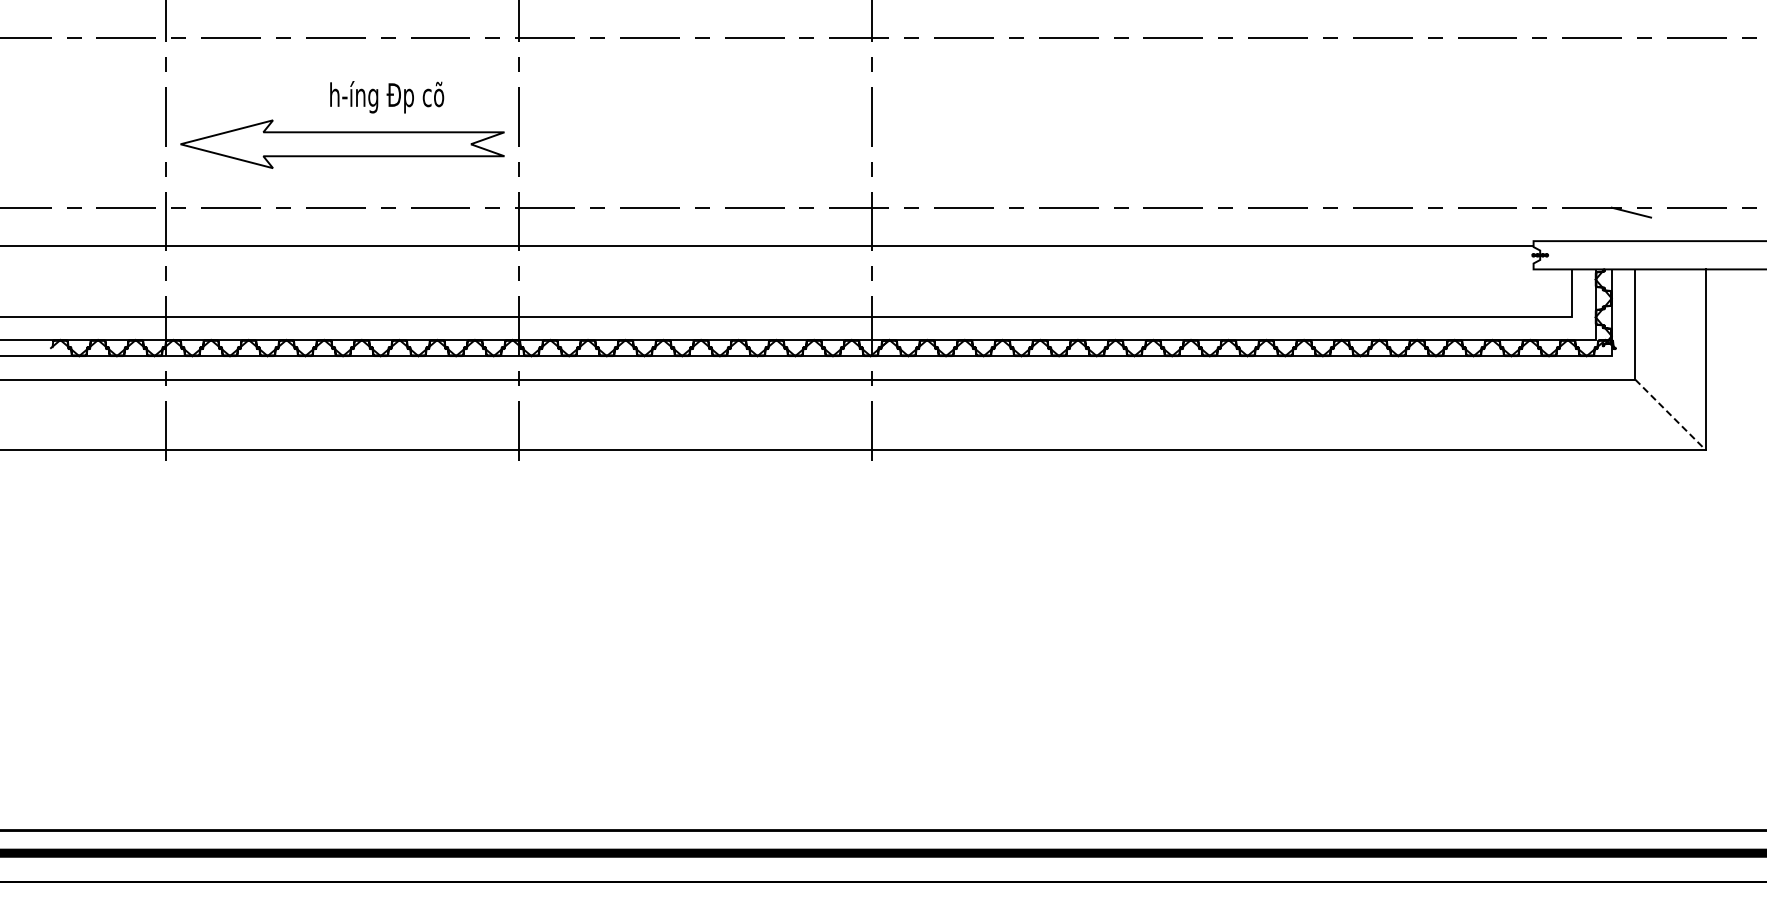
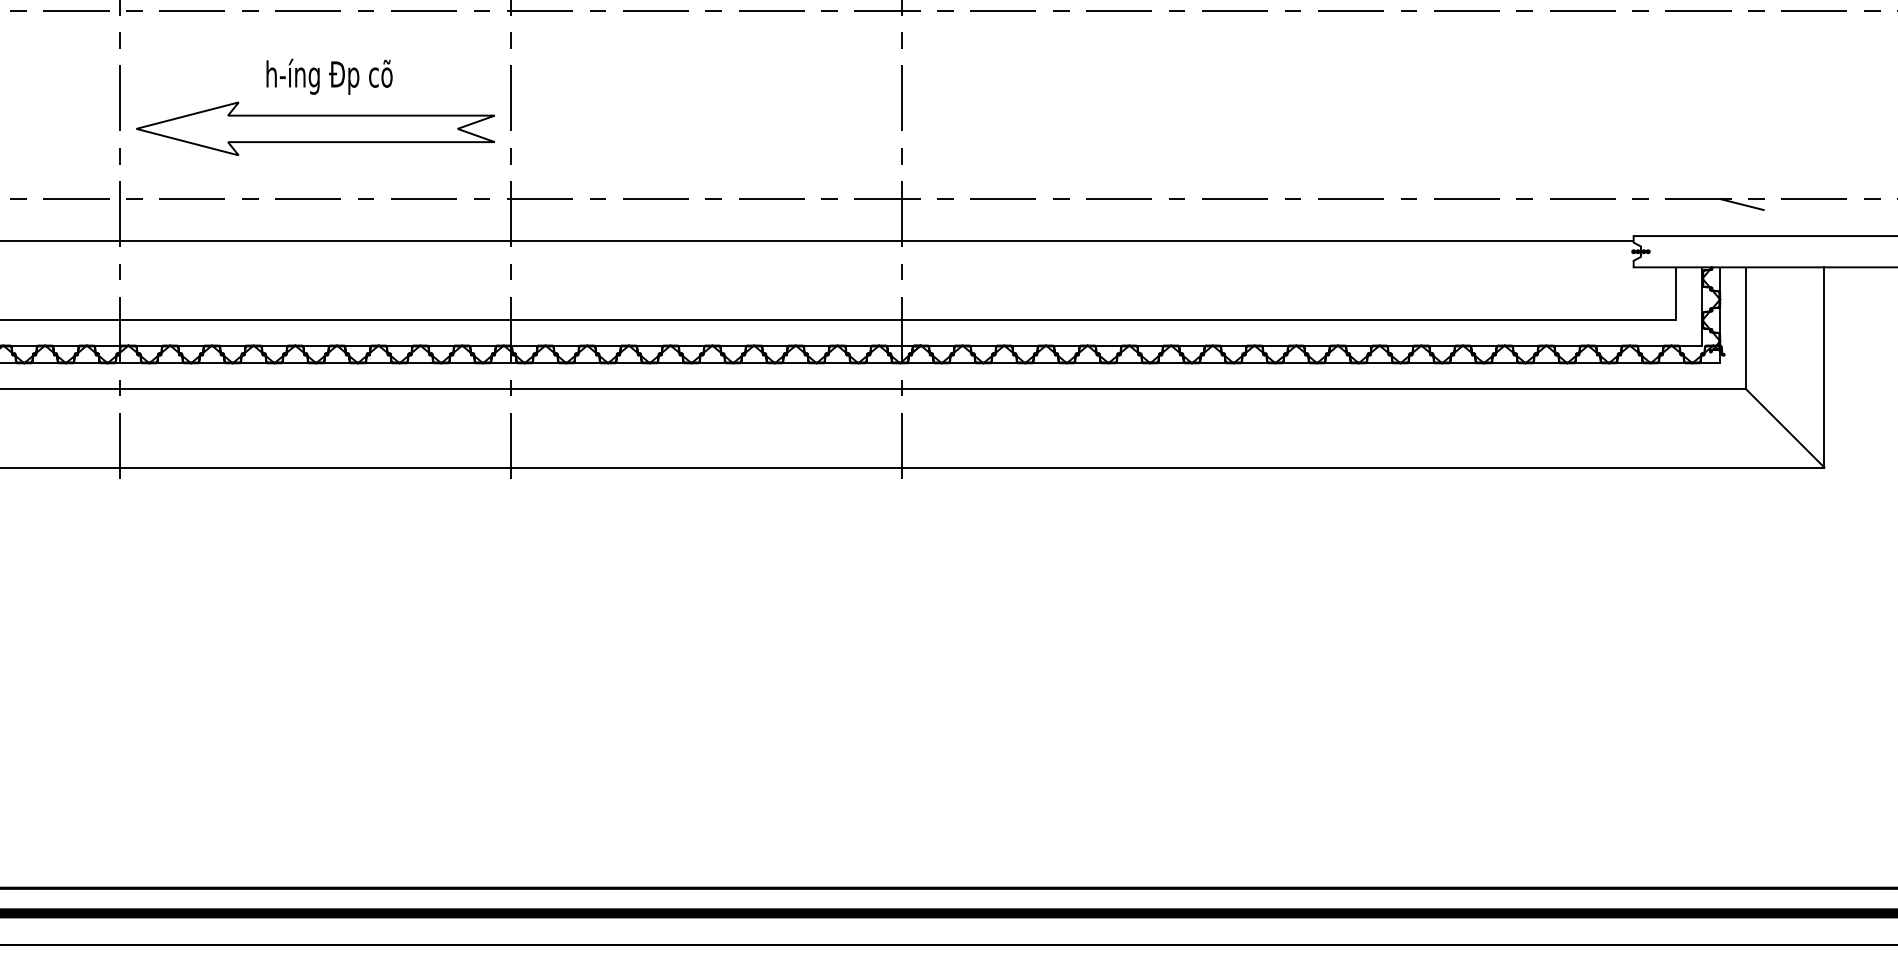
text: (387, 97) -> (329, 77), moved
line: (1670, 414) -> (1785, 427), dashed -> solid

